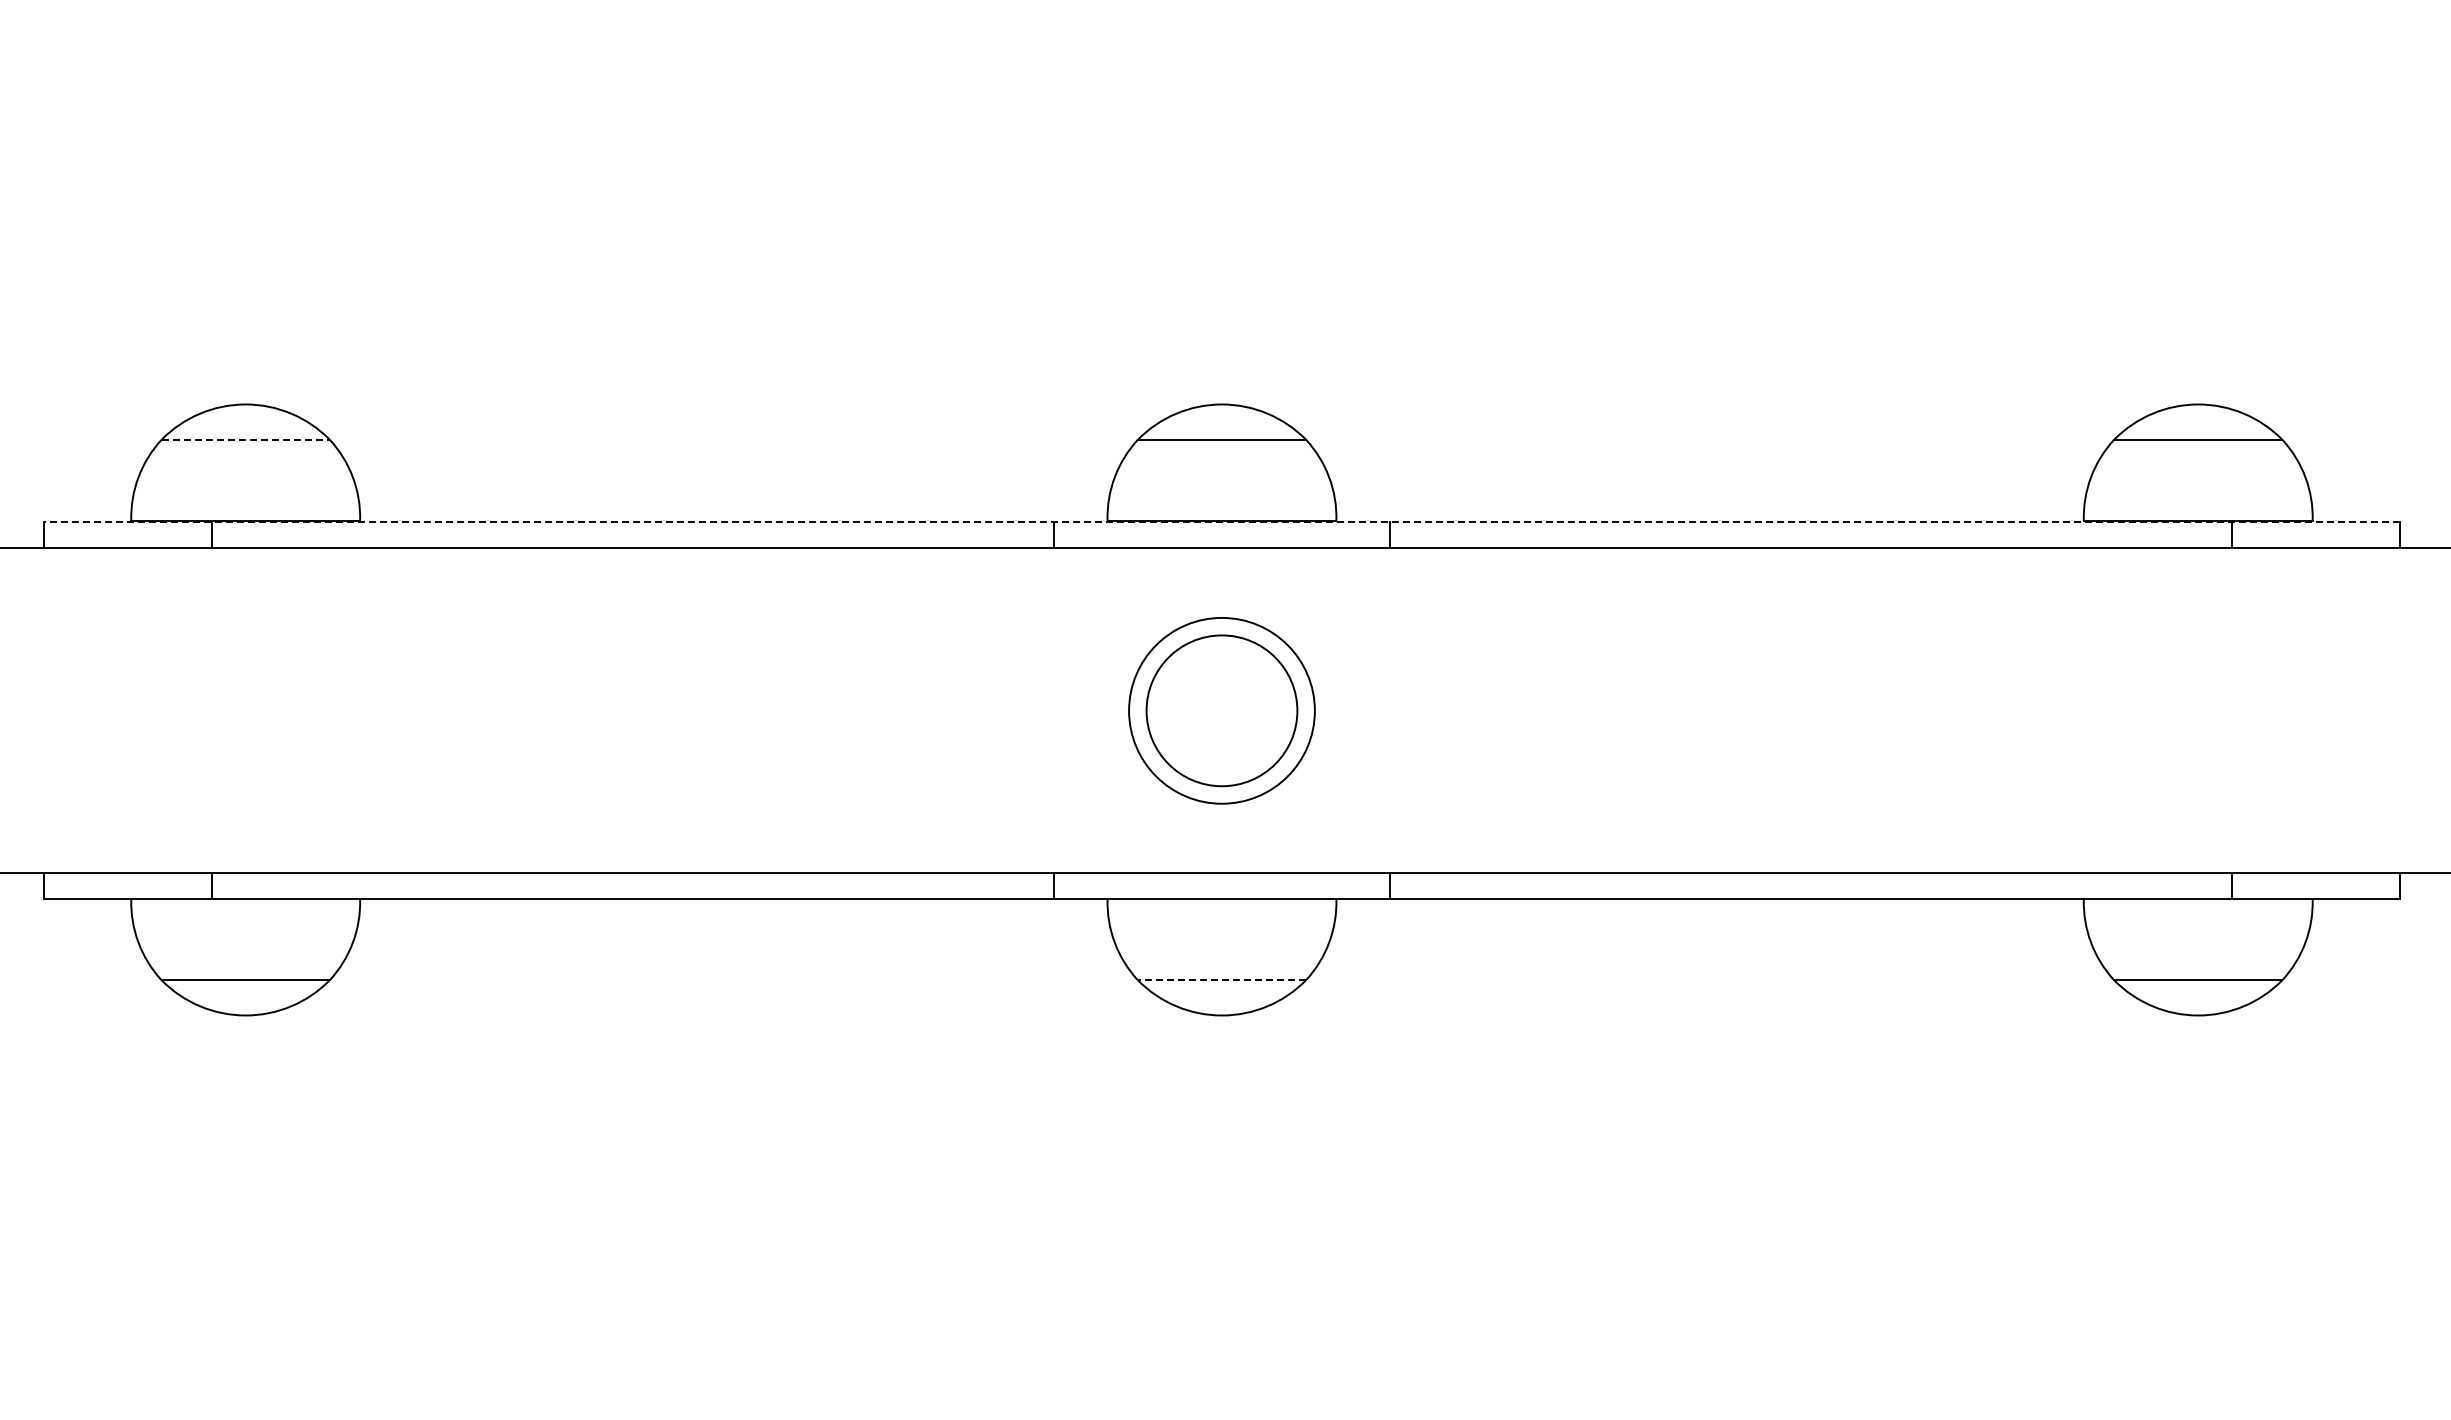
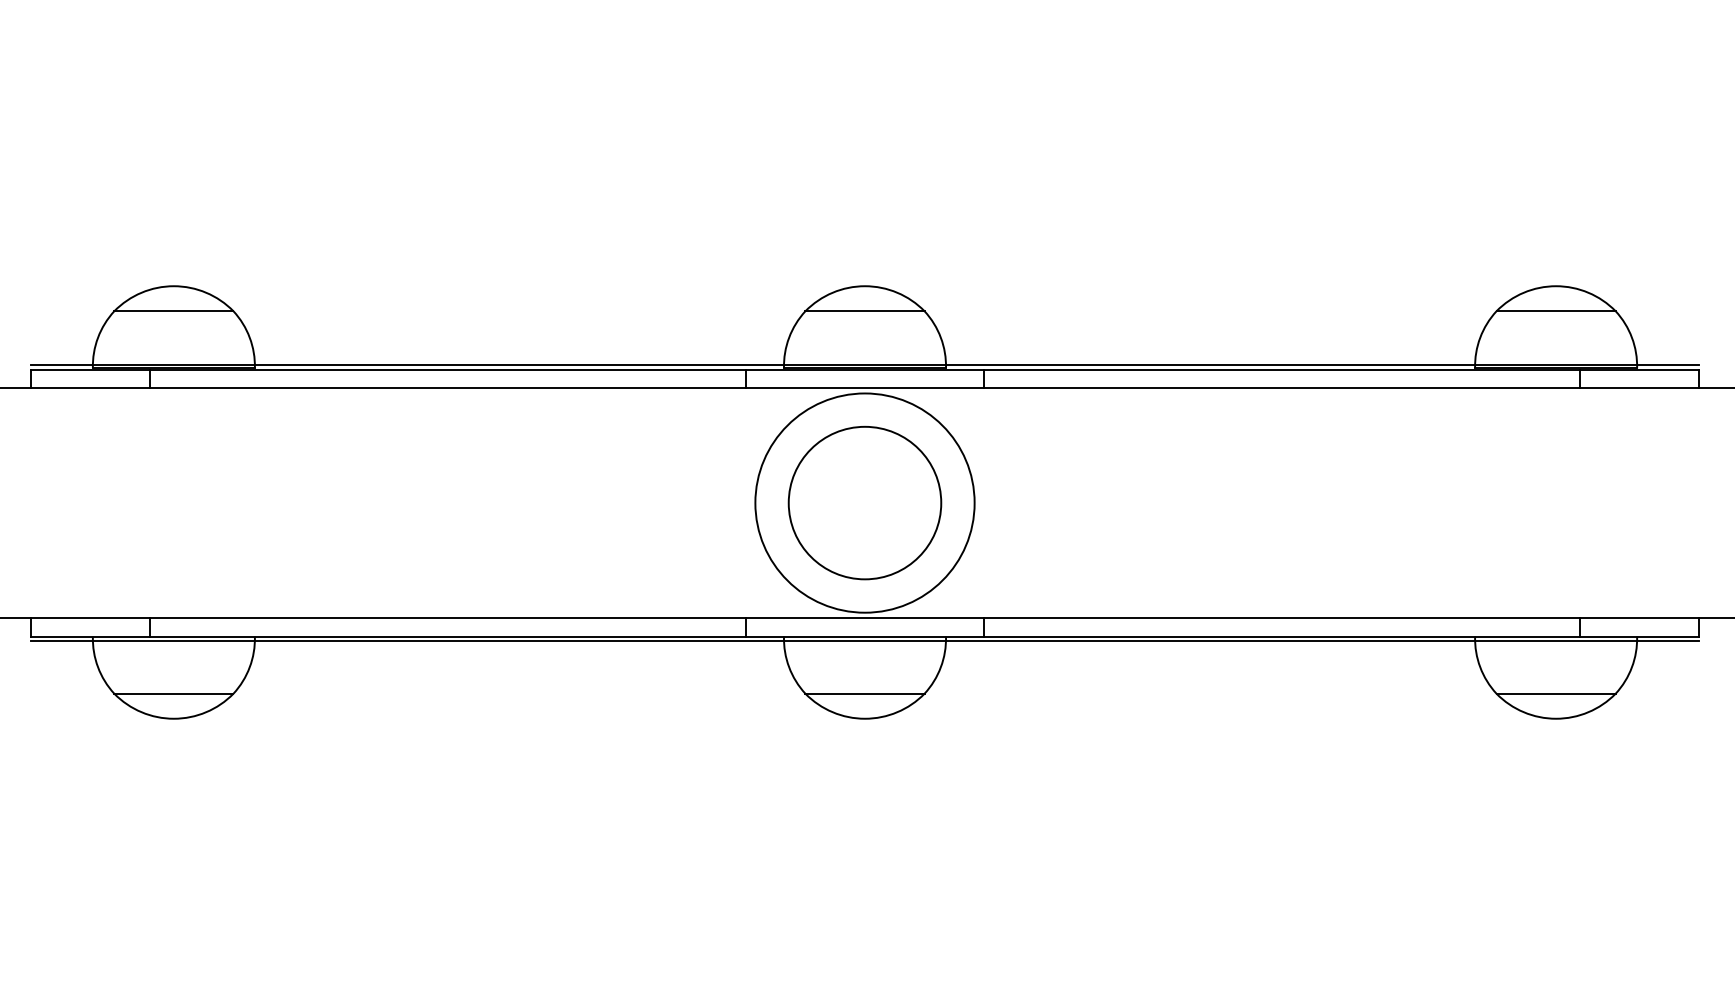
line: (246, 439) -> (174, 311), dashed -> solid
line: (1221, 515) -> (864, 364), added
line: (1221, 522) -> (864, 369), dashed -> solid
circle: (1221, 710) -> (864, 502), size x1.43
circle: (1221, 710) -> (864, 502), size x1.67
line: (1221, 906) -> (864, 641), added
line: (1221, 980) -> (864, 693), dashed -> solid

